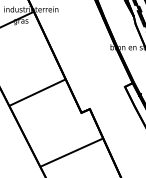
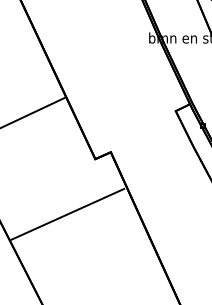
line: (71, 152) -> (67, 213), moved

